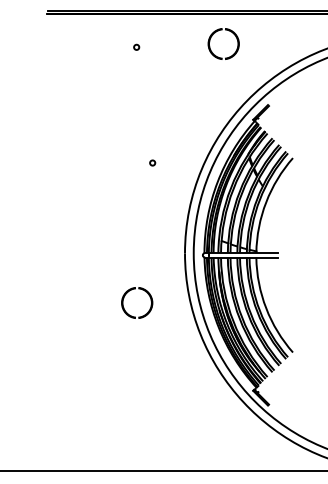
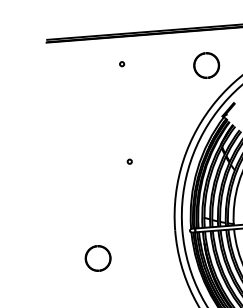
part: (215, 33) -> (199, 57), moved
circle: (152, 162) -> (129, 161), moved
part: (145, 292) -> (104, 249), moved

